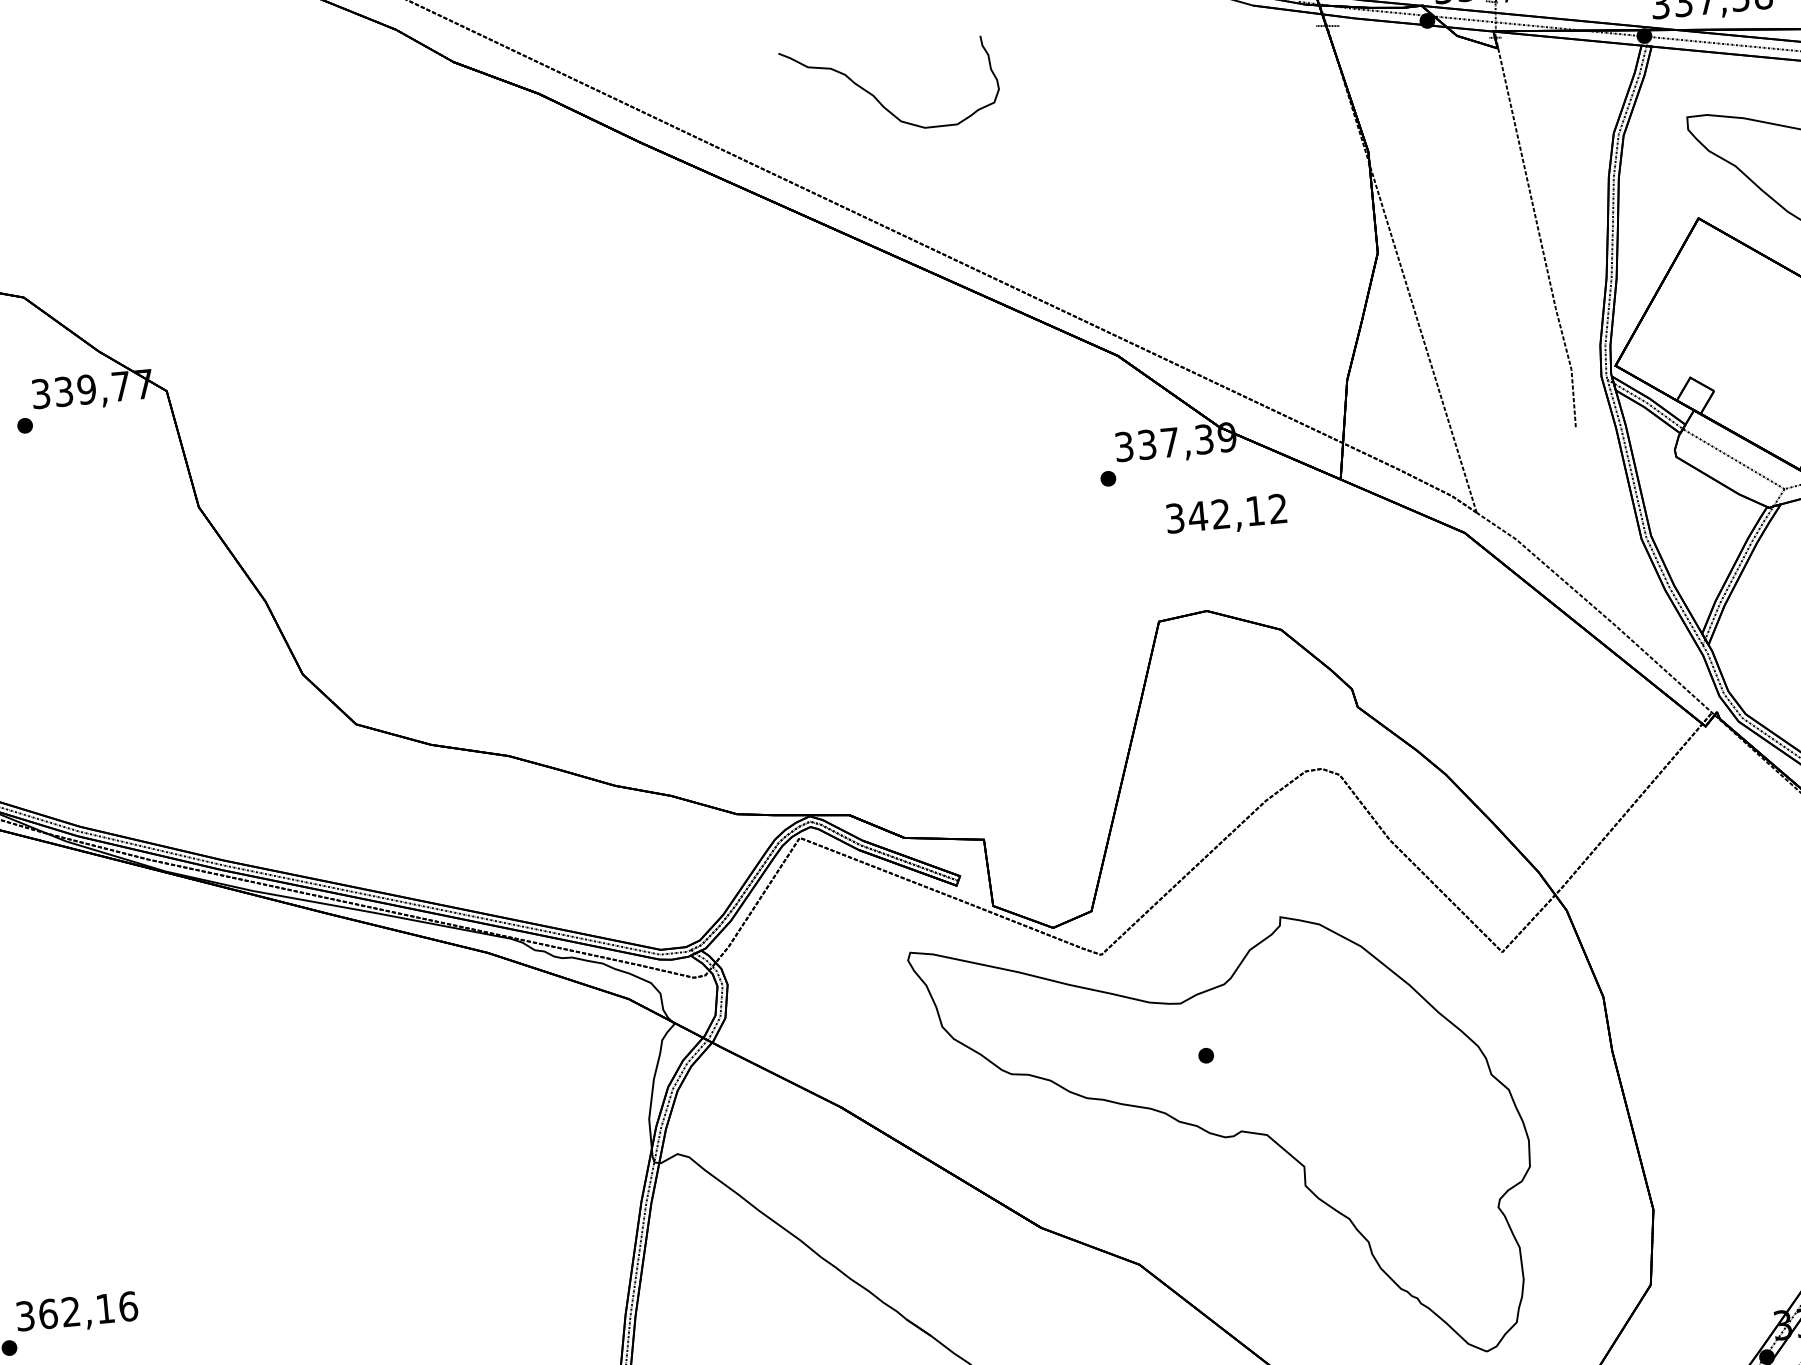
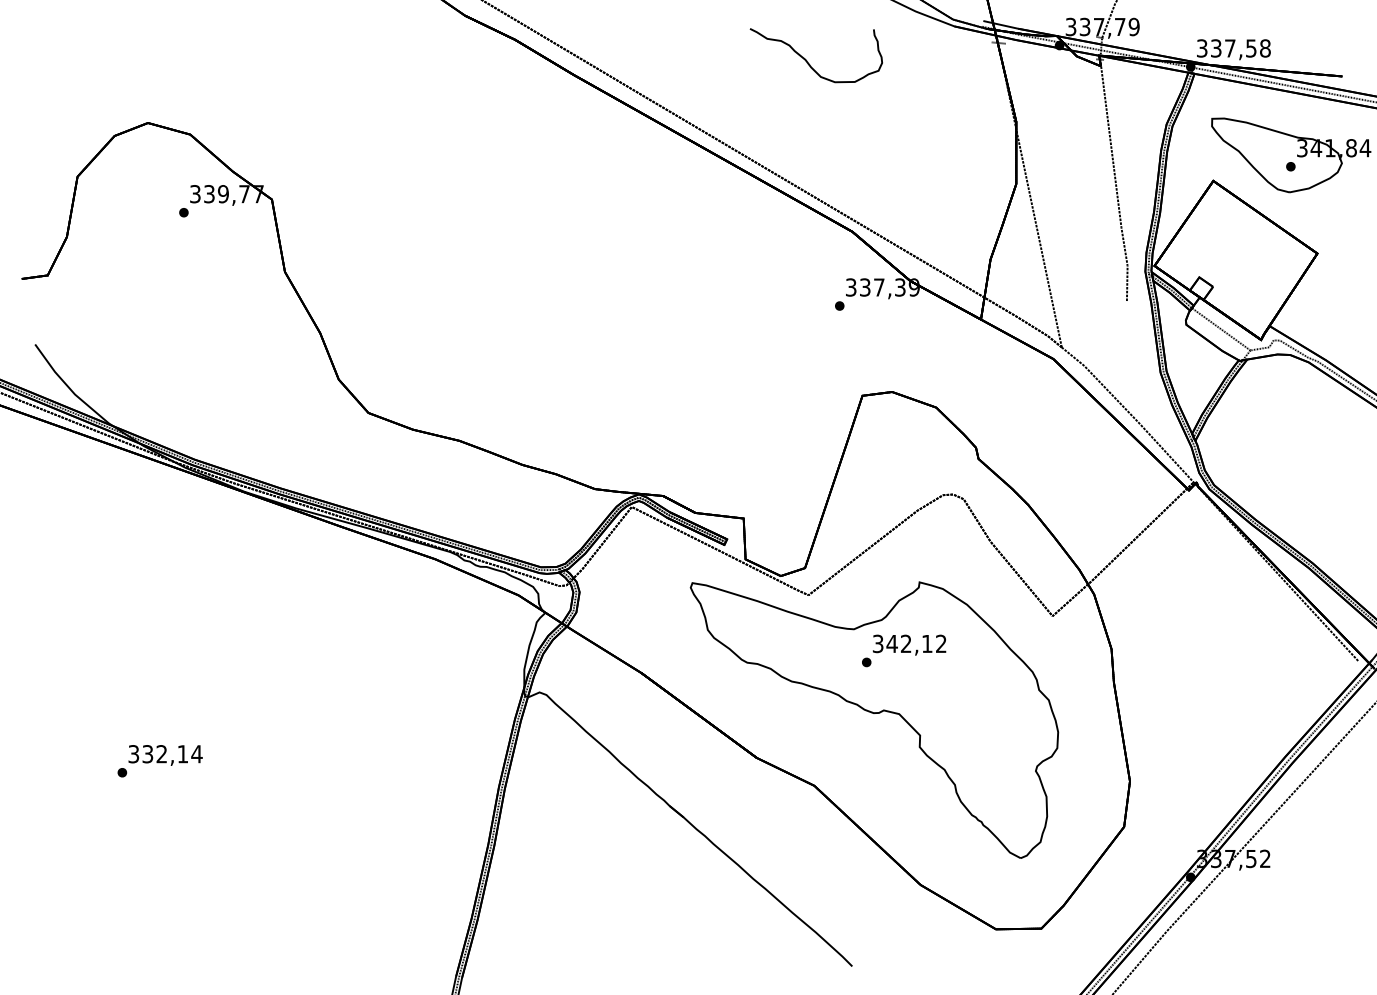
curve: (876, 96) -> (807, 60), moved
text: (1226, 514) -> (909, 644), moved
text: (88, 1310) -> (172, 754), 362,16 -> 332,14

